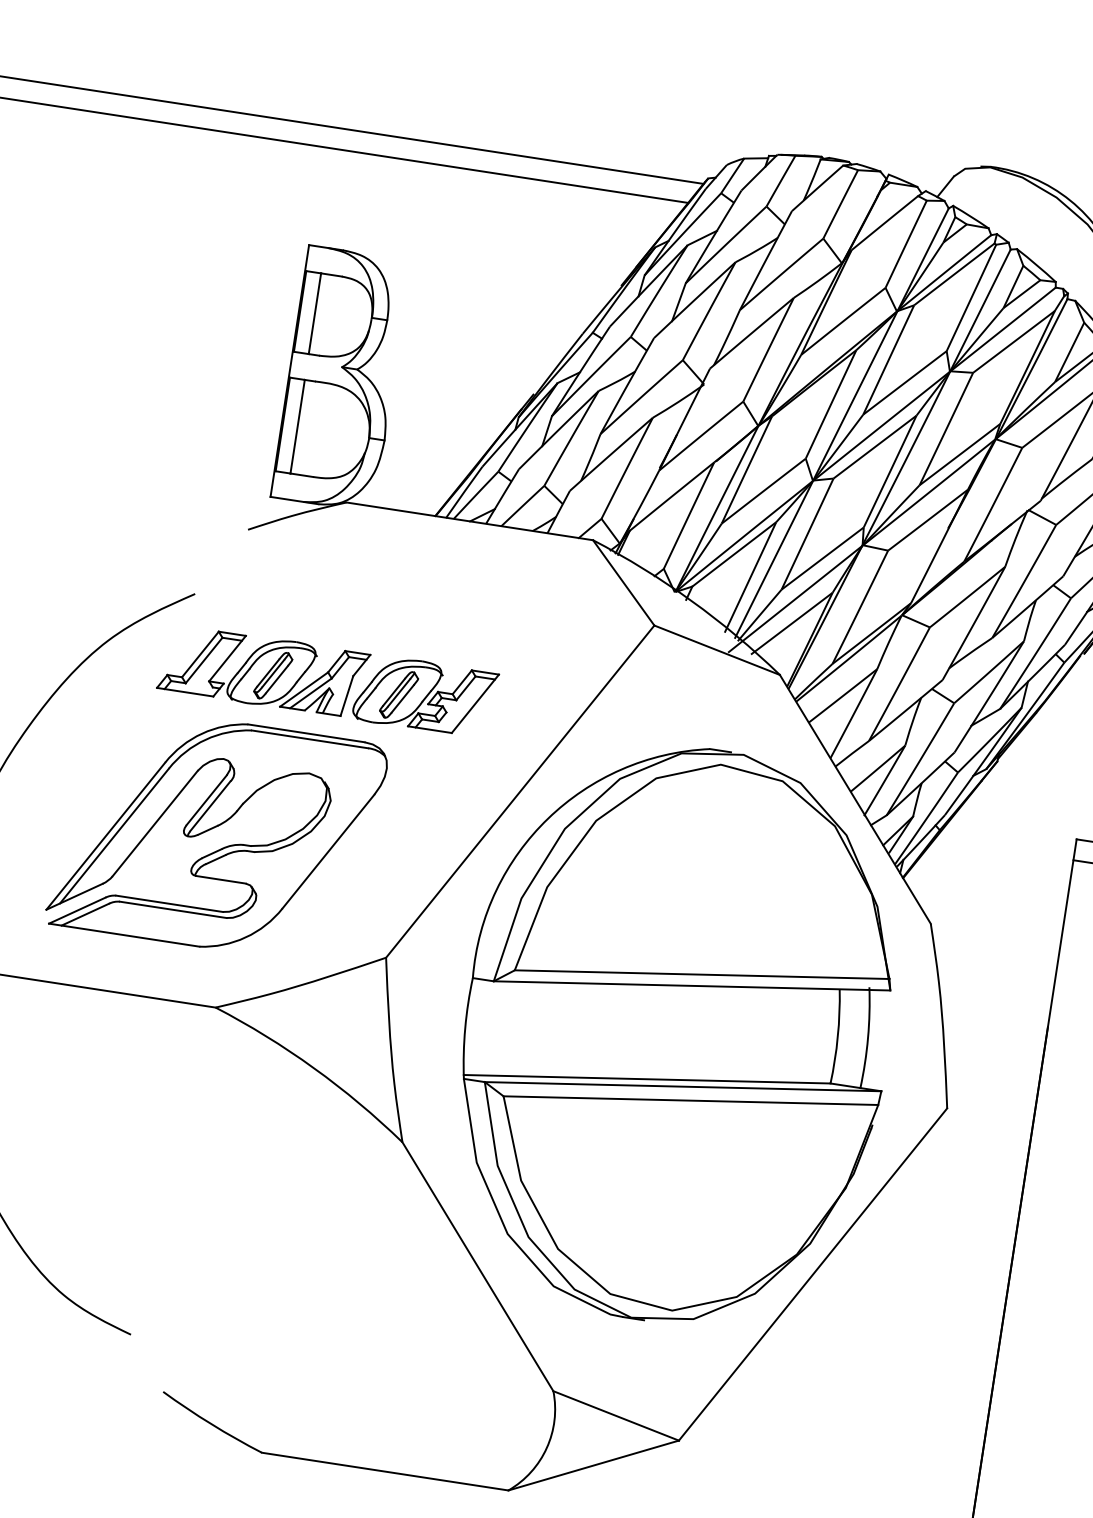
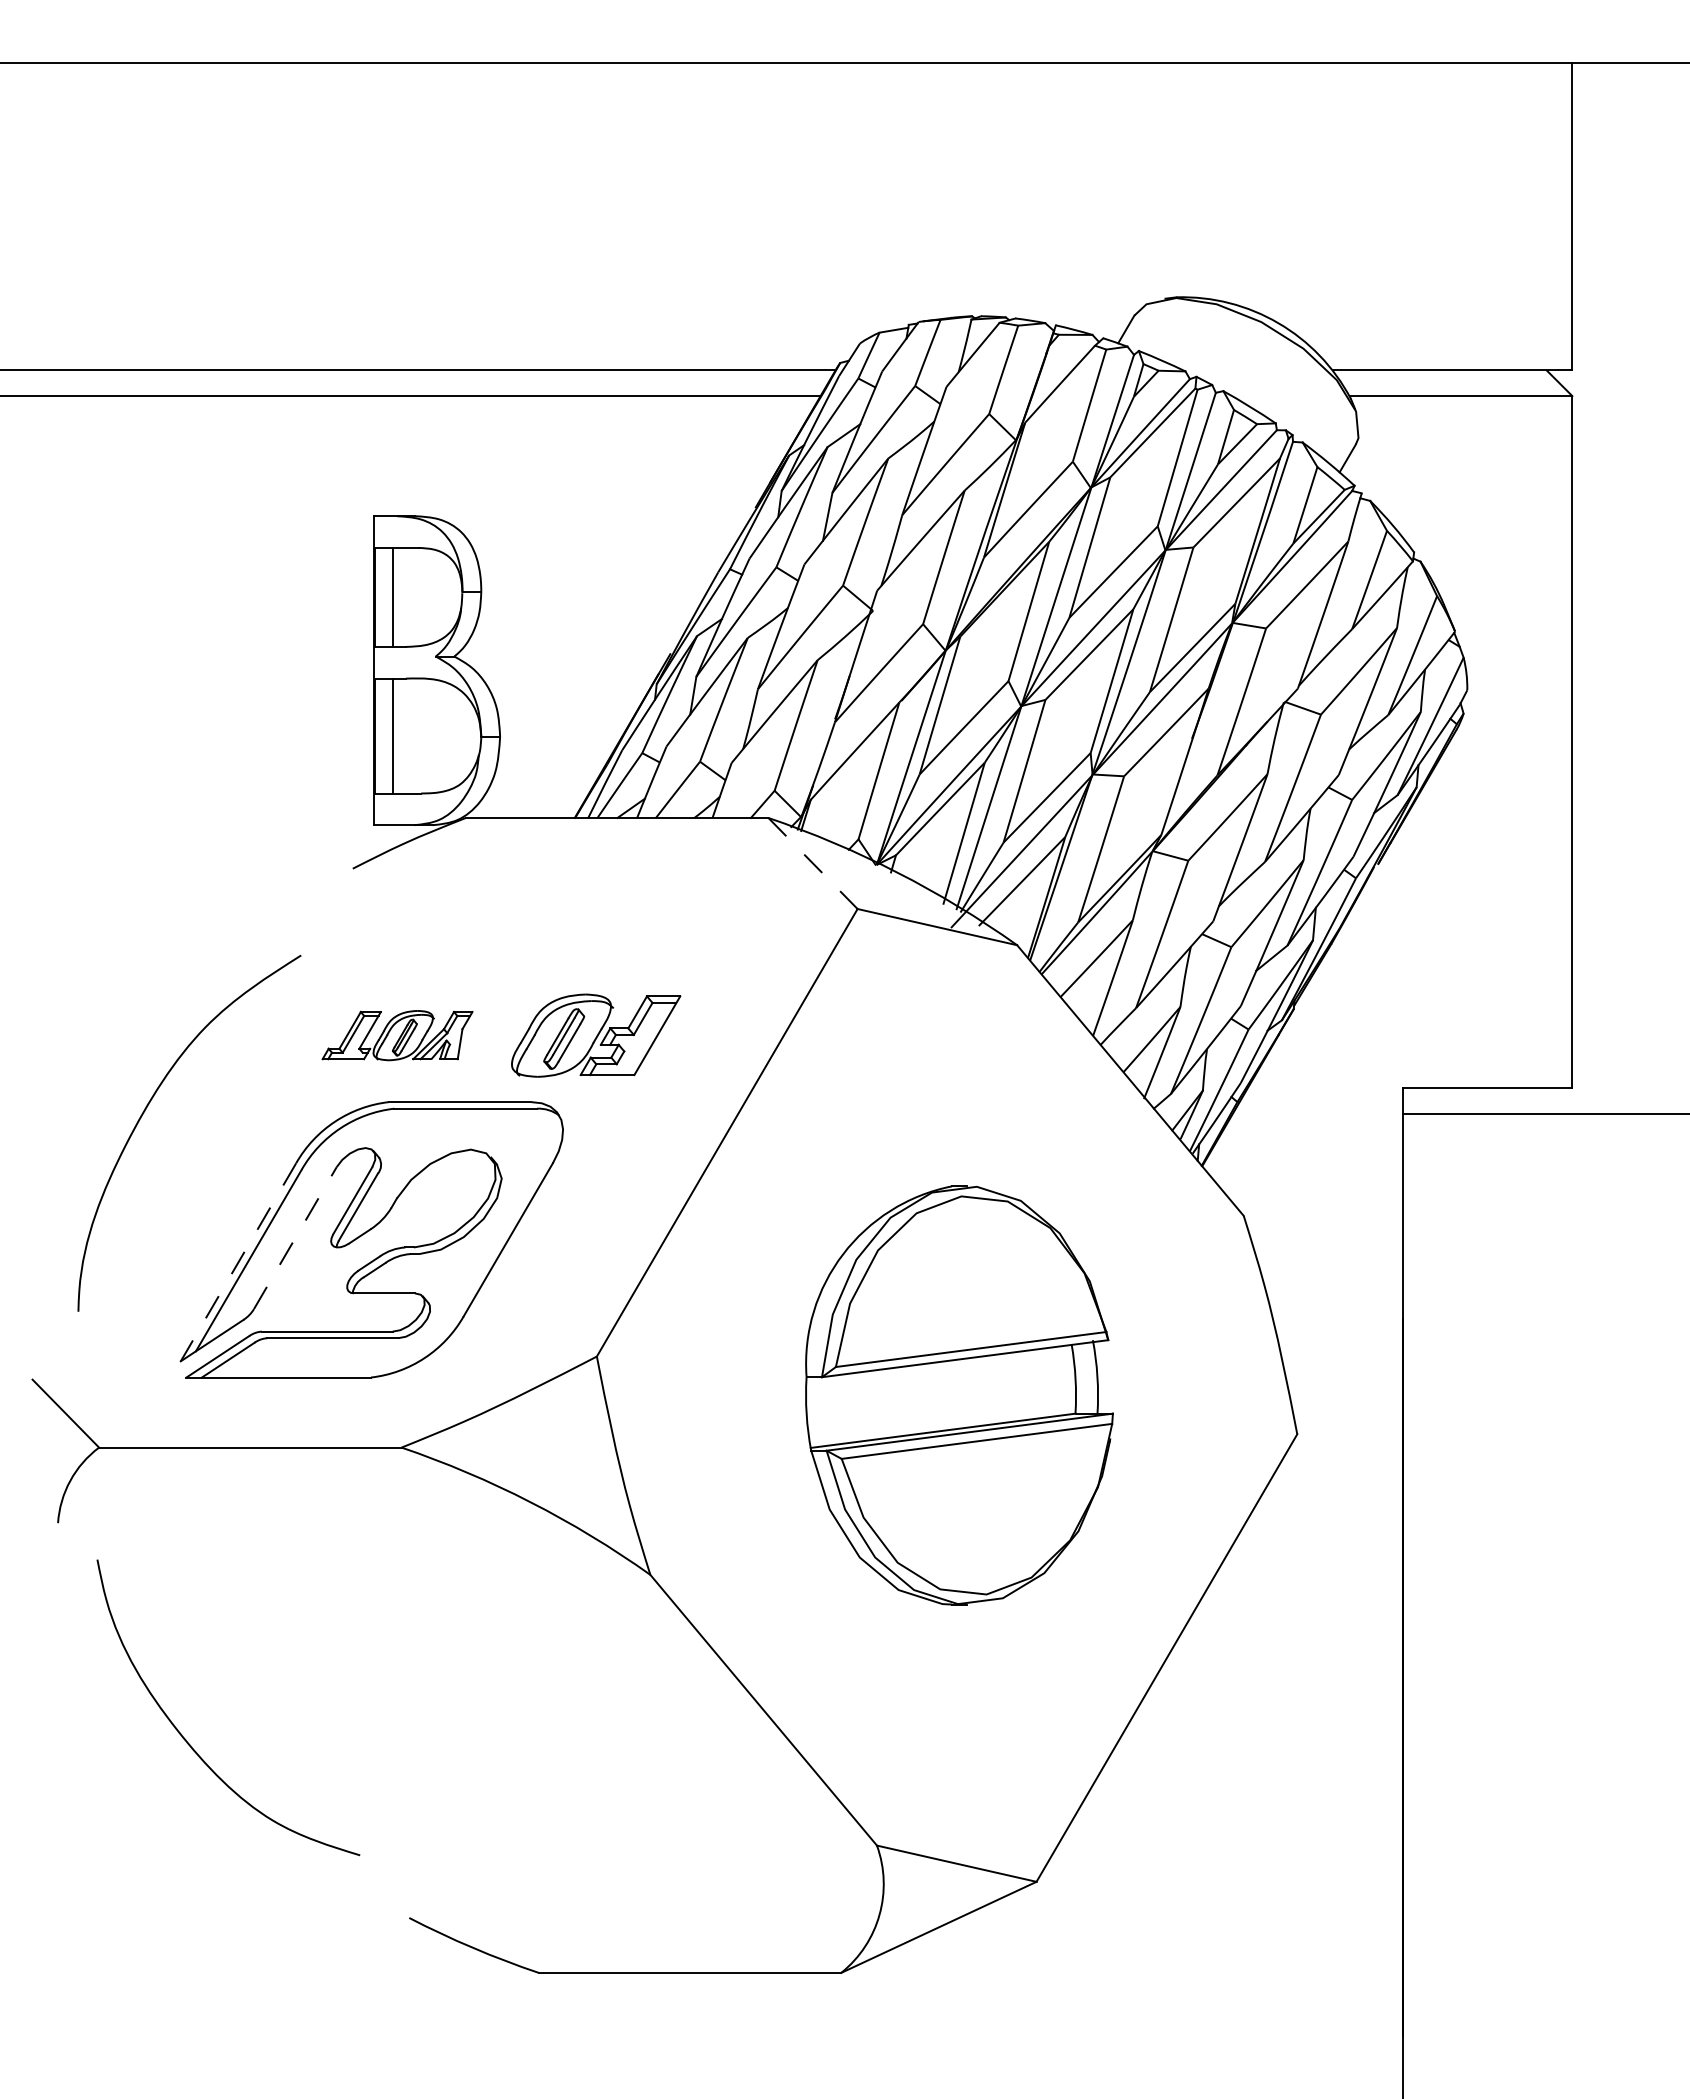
line: (624, 582) -> (813, 863), solid -> dashed
part: (263, 671) -> (397, 1035), size x0.6
line: (155, 823) -> (295, 1237), solid -> dashed
line: (105, 836) -> (238, 1262), solid -> dashed
part: (676, 1034) -> (959, 1395), size x0.6

